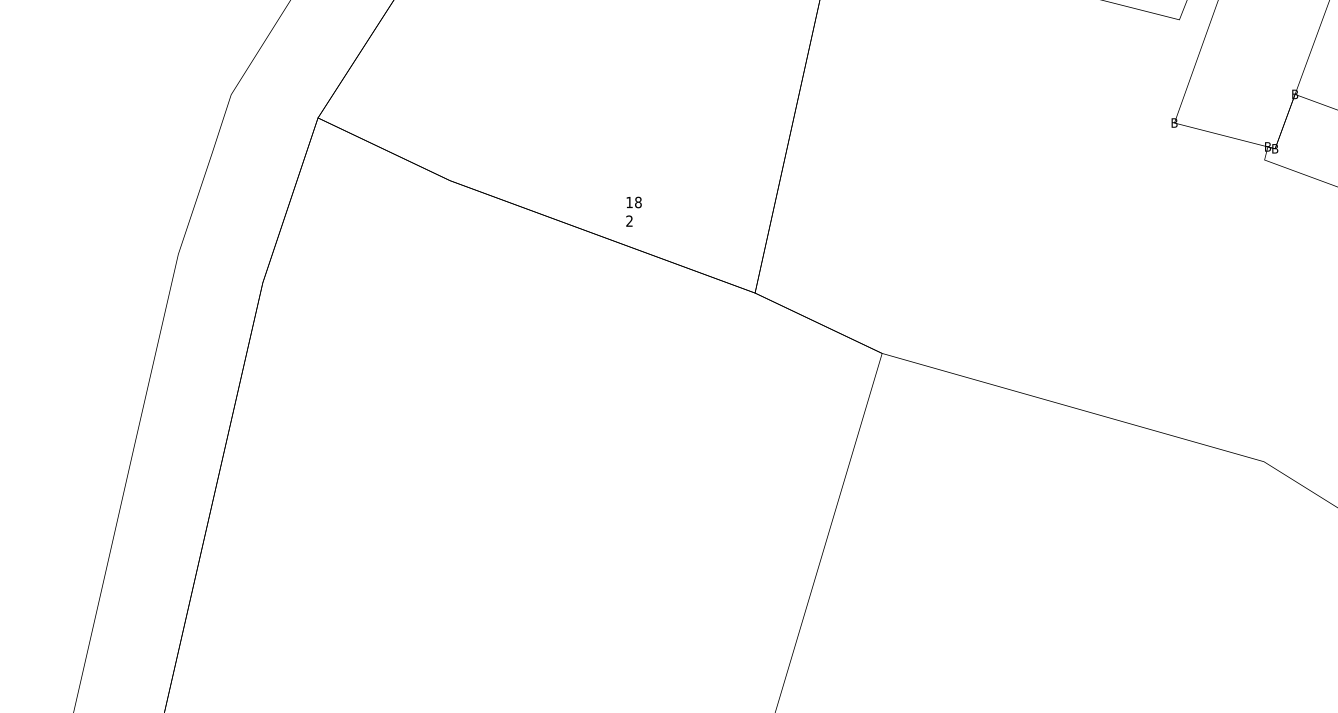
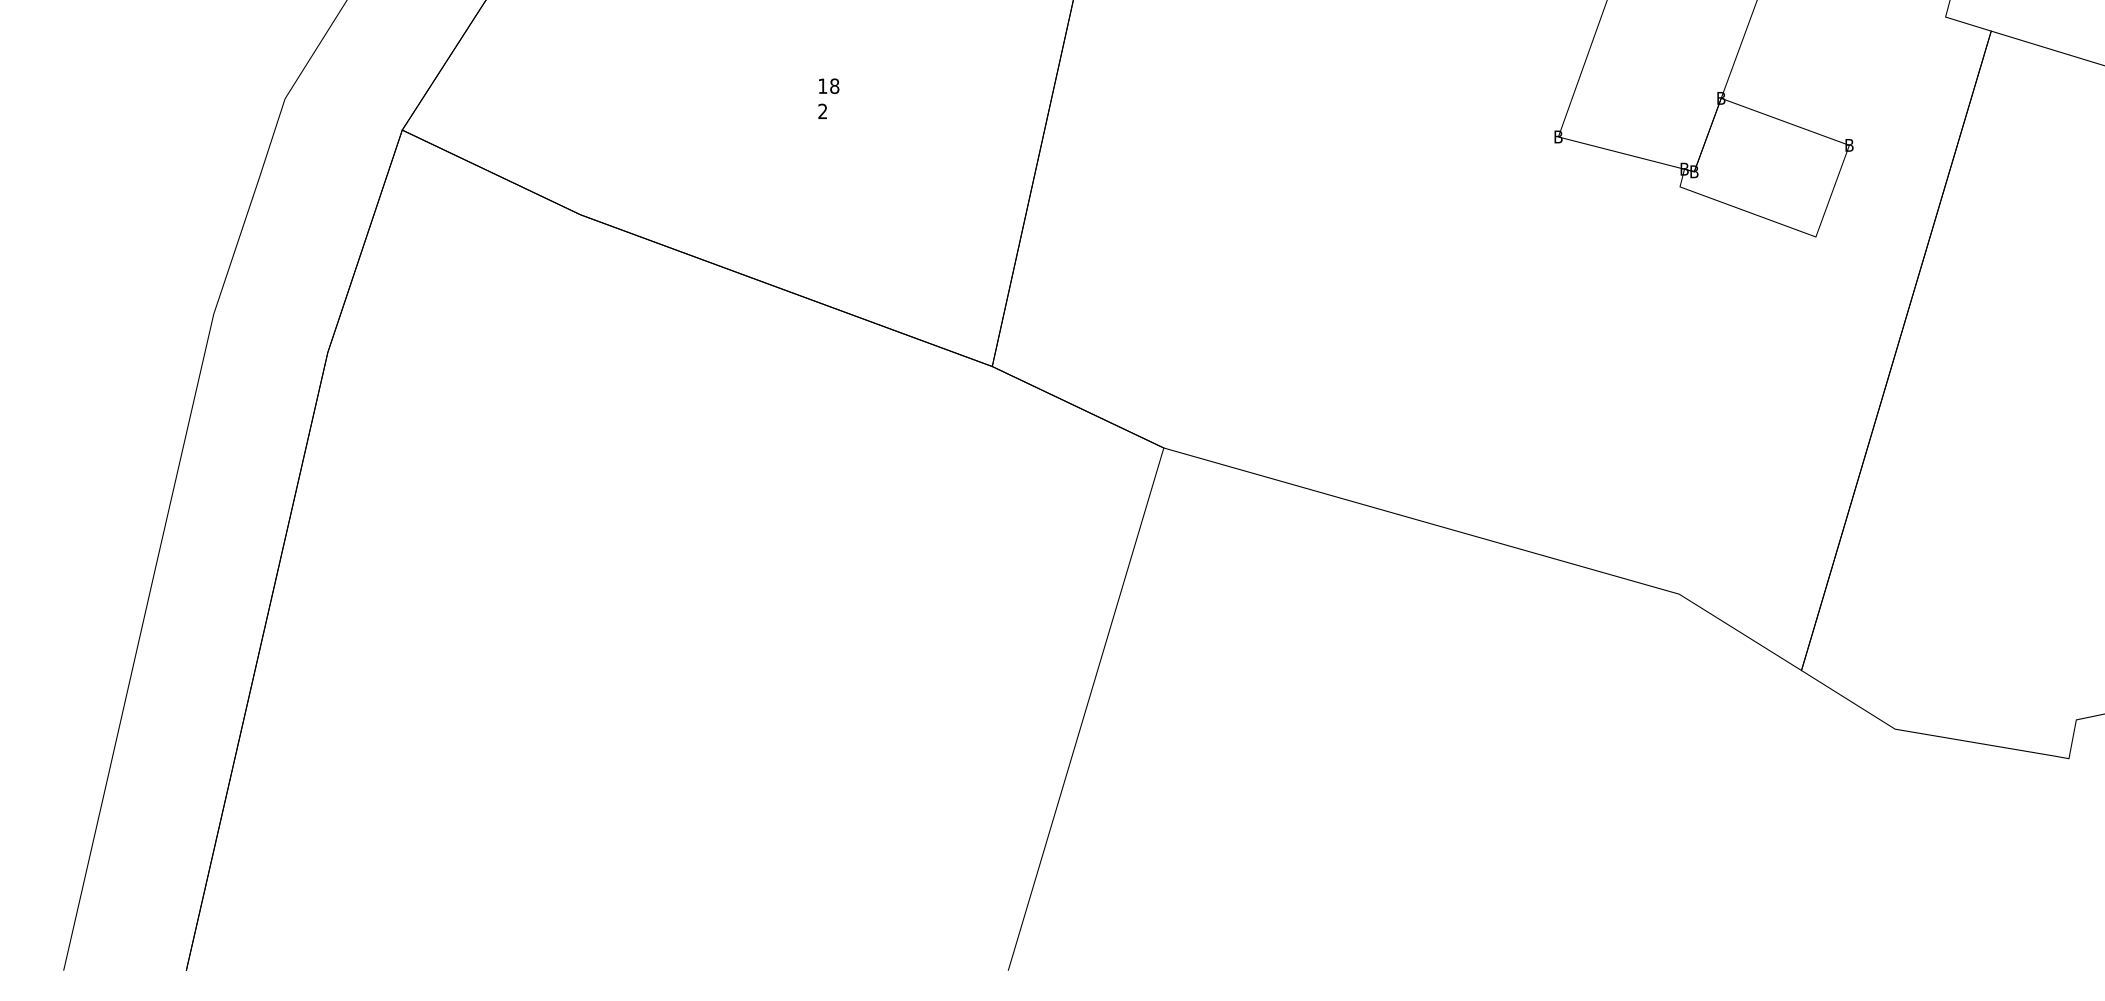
text: (633, 211) -> (828, 98), moved

